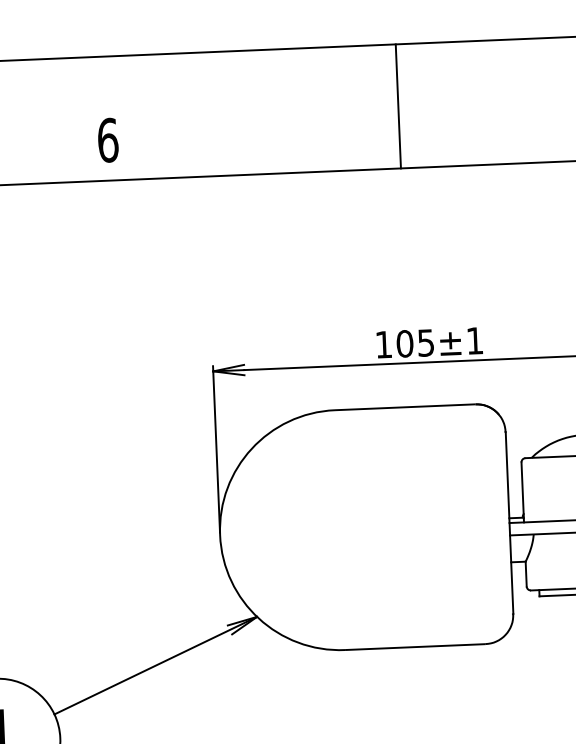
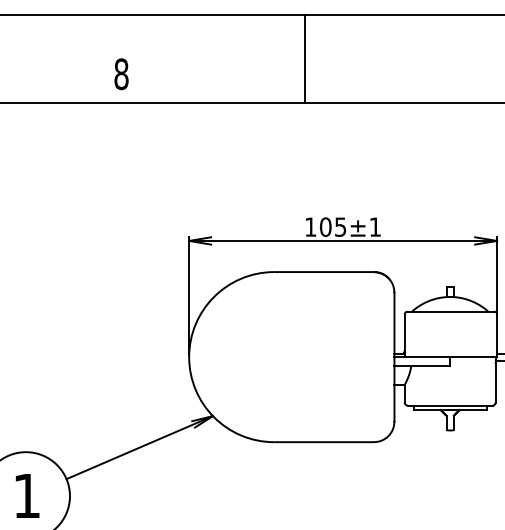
line: (398, 105) -> (305, 58), moved
text: (108, 140) -> (121, 74), 6 -> 8

